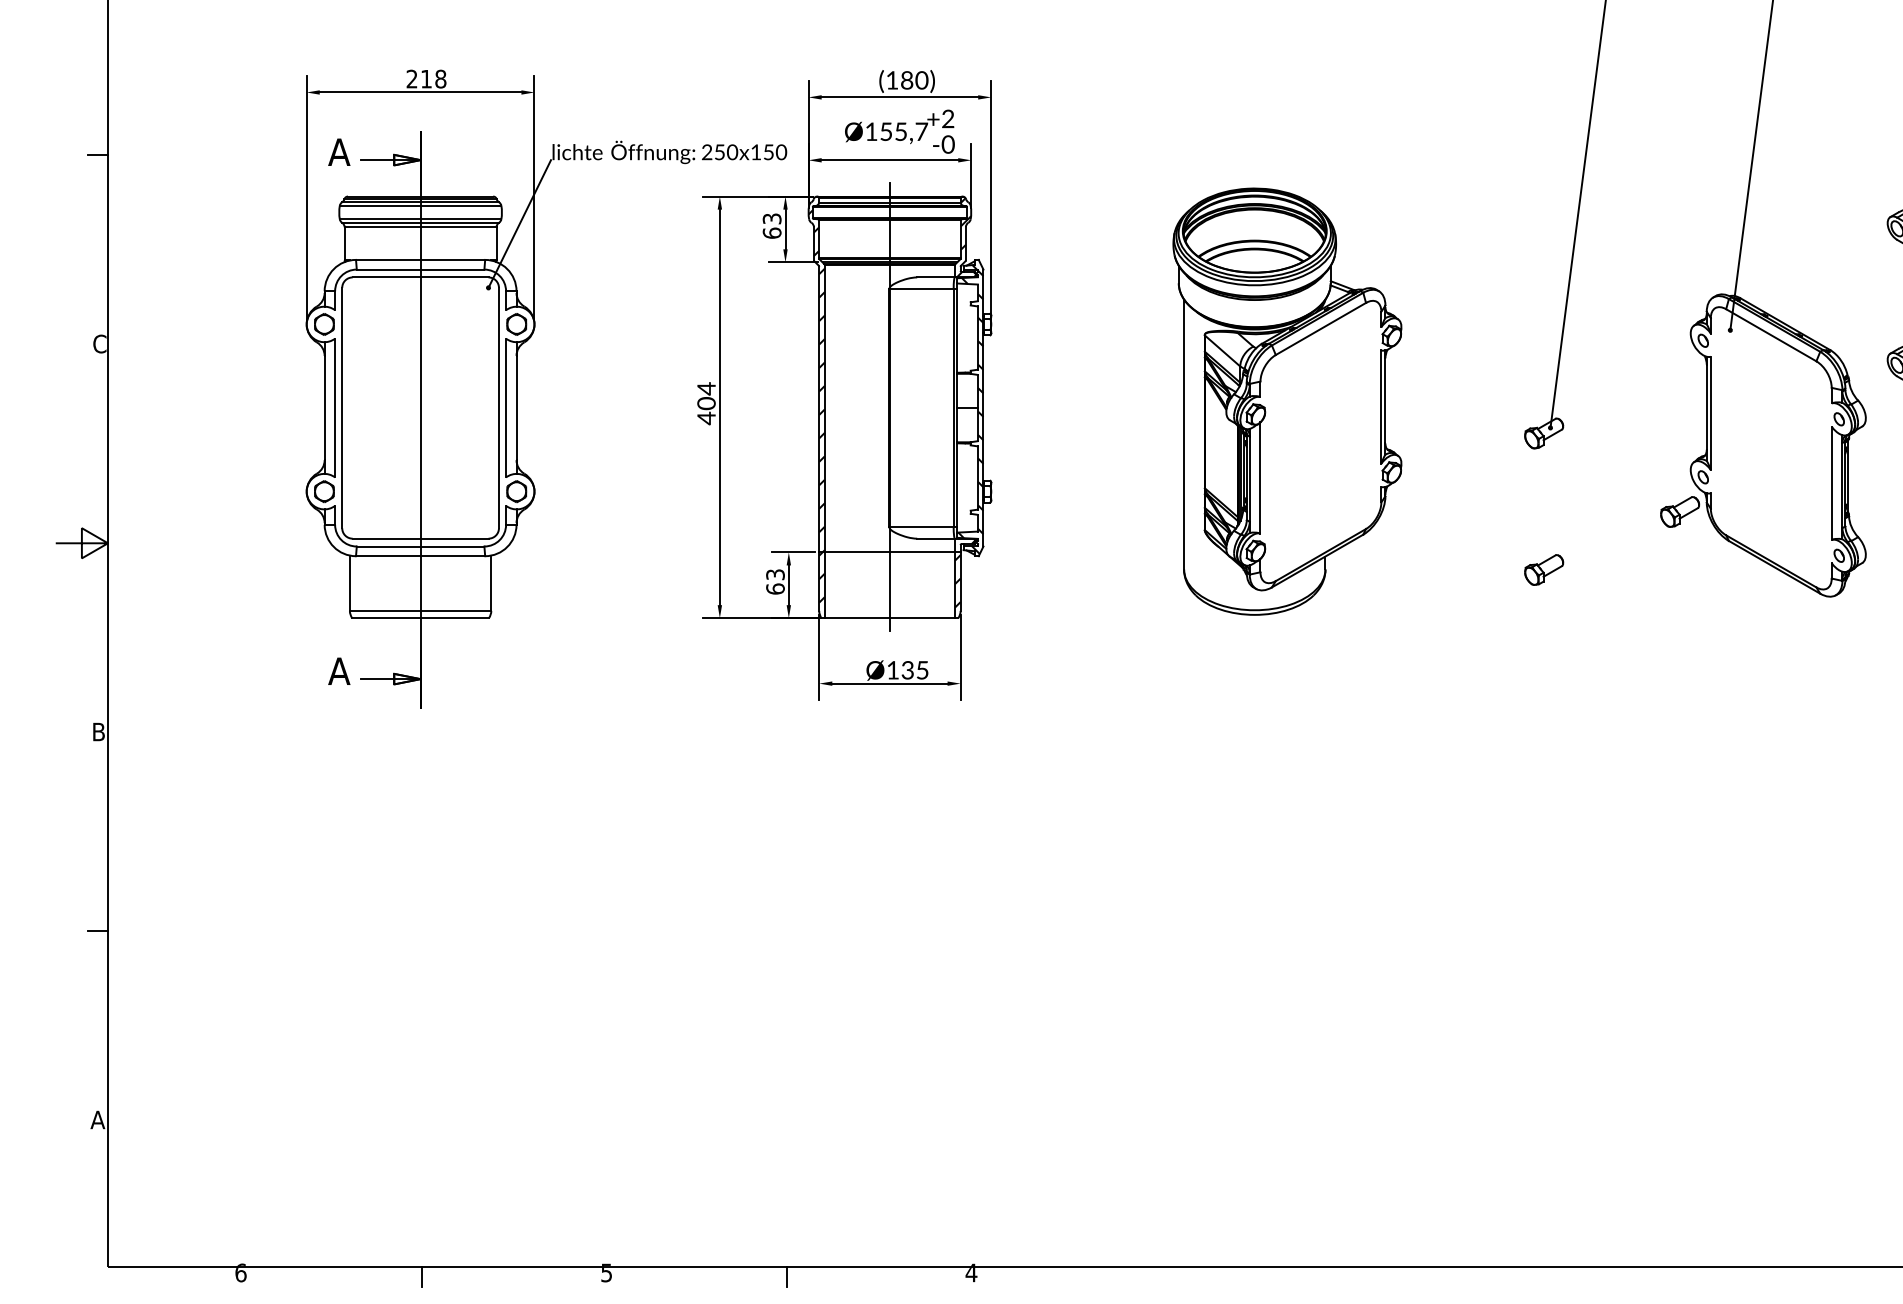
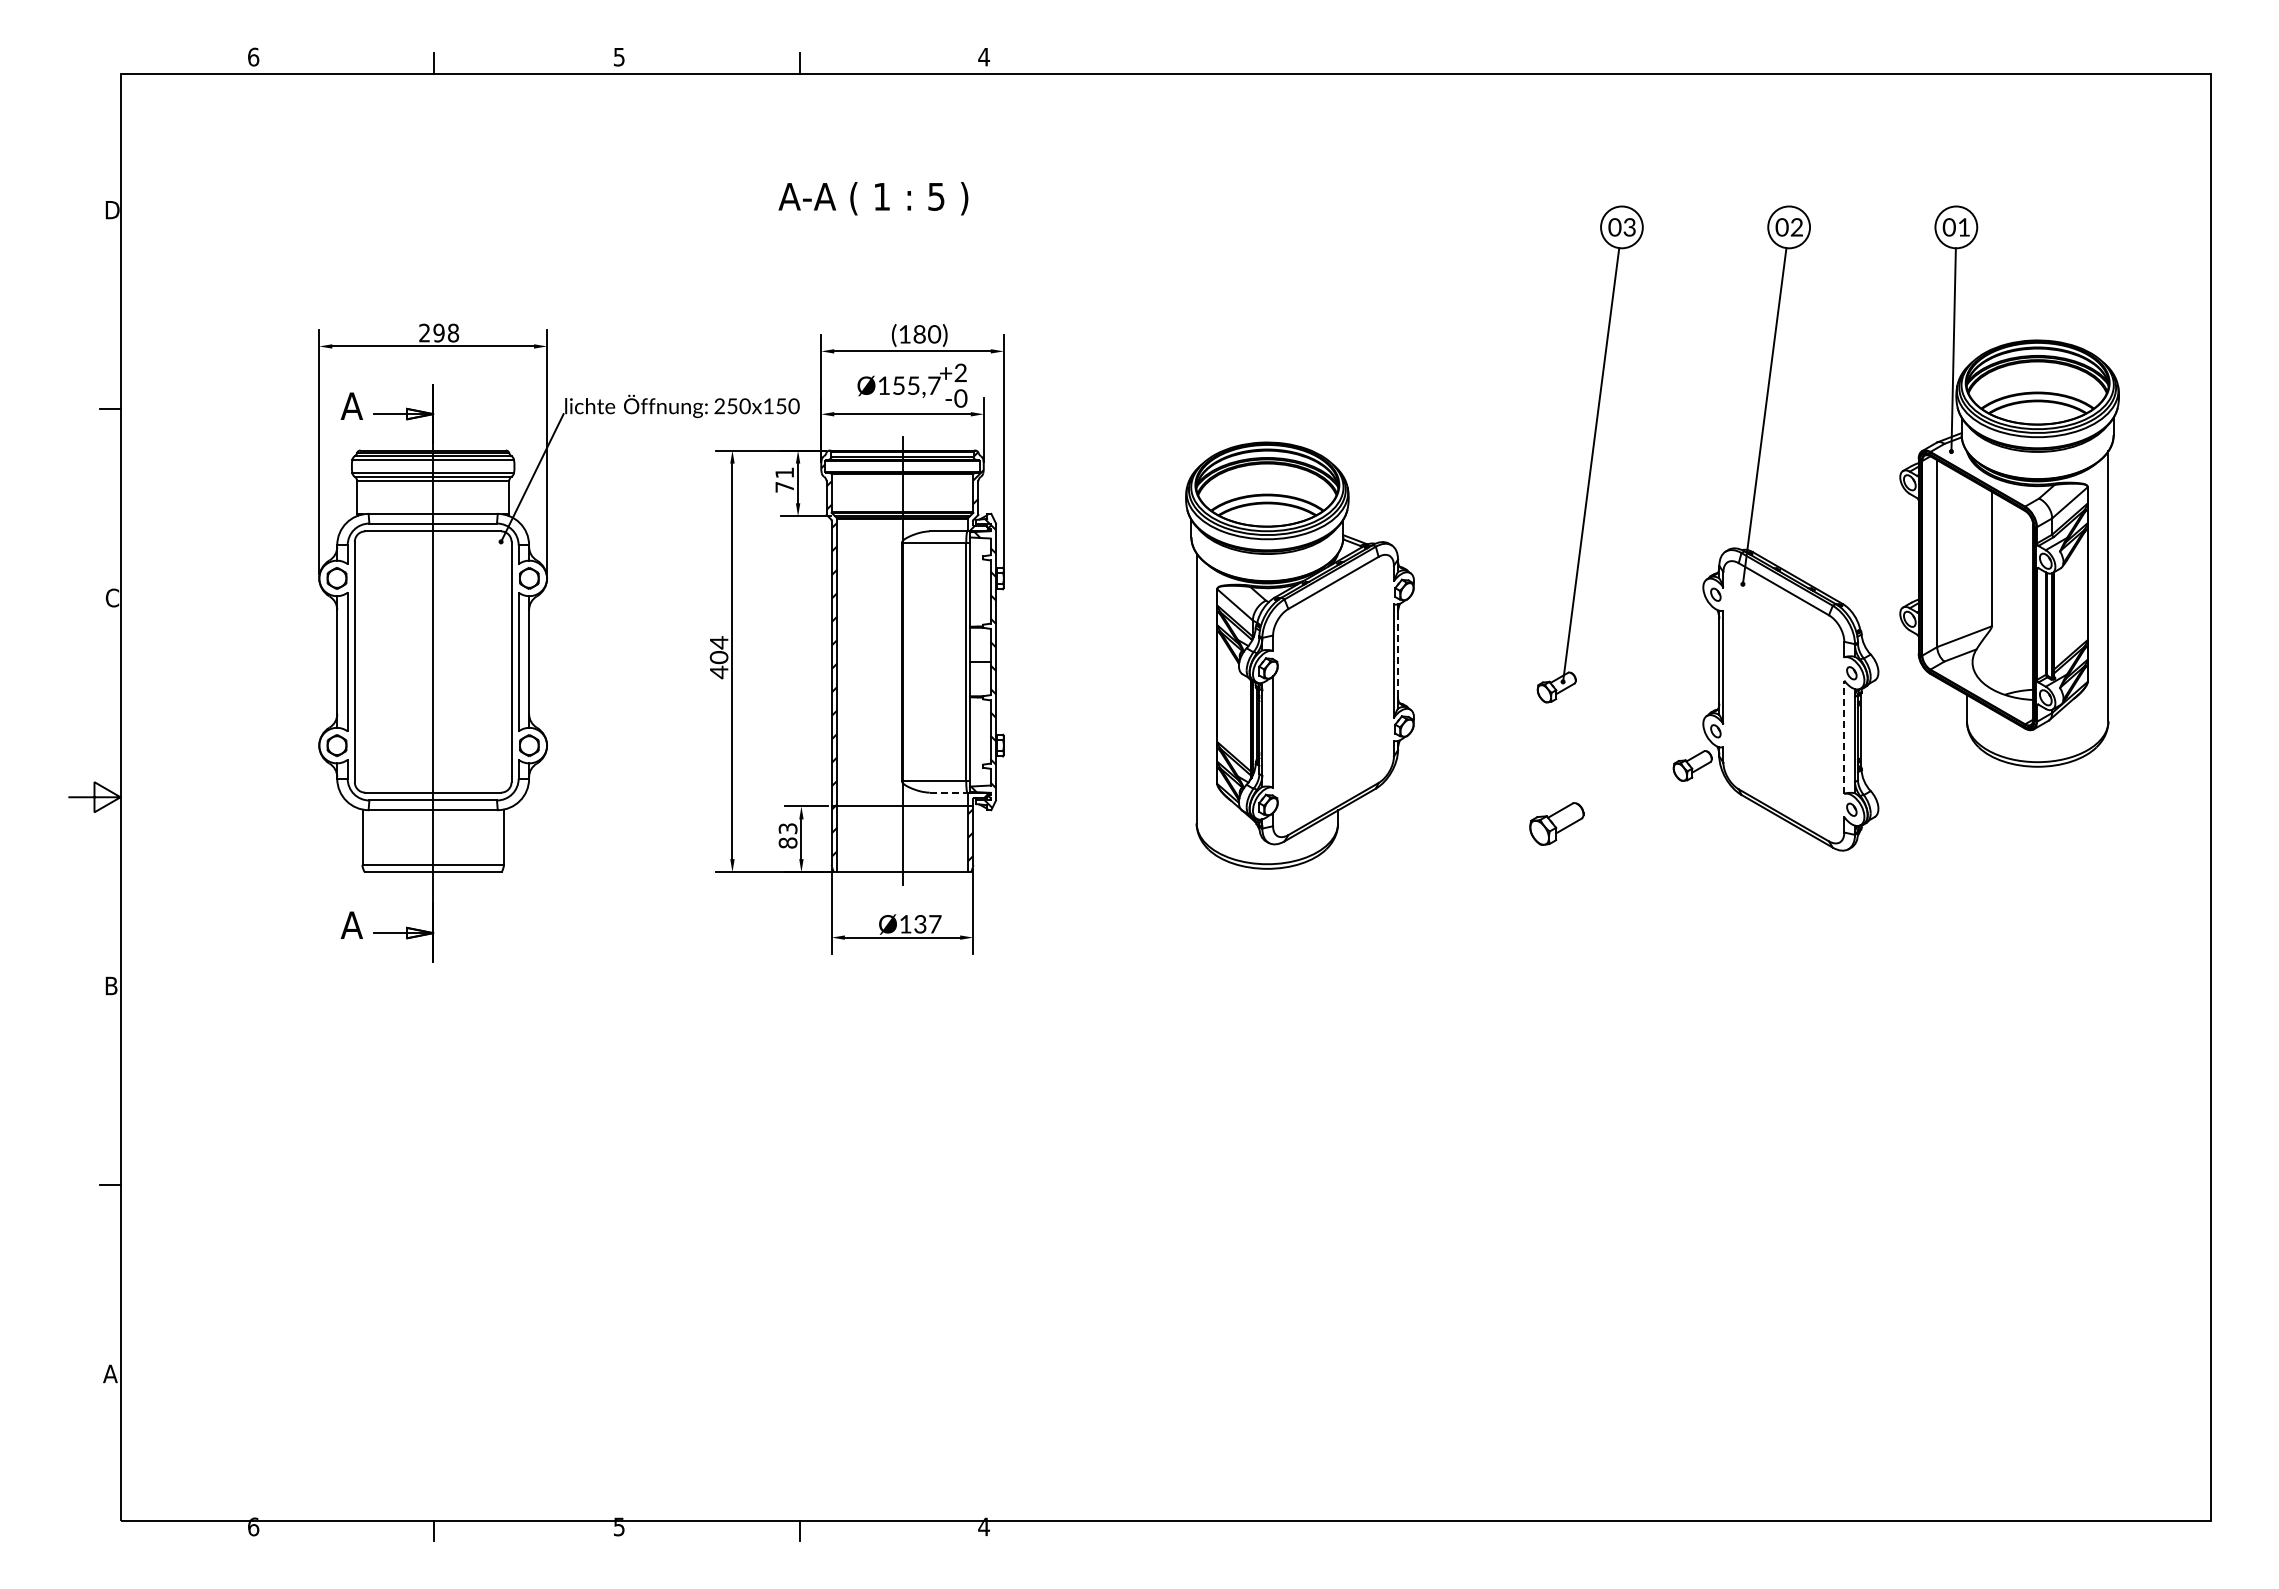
text: (425, 78) -> (438, 332), 218 -> 298
text: (771, 225) -> (784, 479), 63 -> 71
line: (1385, 400) -> (1398, 654), solid -> dashed
line: (1831, 483) -> (1844, 737), solid -> dashed
line: (935, 538) -> (948, 792), solid -> dashed
part: (1543, 569) -> (1556, 823), size x1.4
text: (774, 588) -> (787, 842), 63 -> 83
text: (922, 670) -> (935, 924), Ø135 -> Ø137

